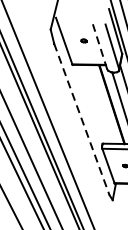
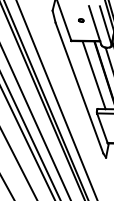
line: (99, 46) -> (94, 25), dashed -> solid
line: (98, 104) -> (93, 75), added
line: (81, 119) -> (79, 88), dashed -> solid

